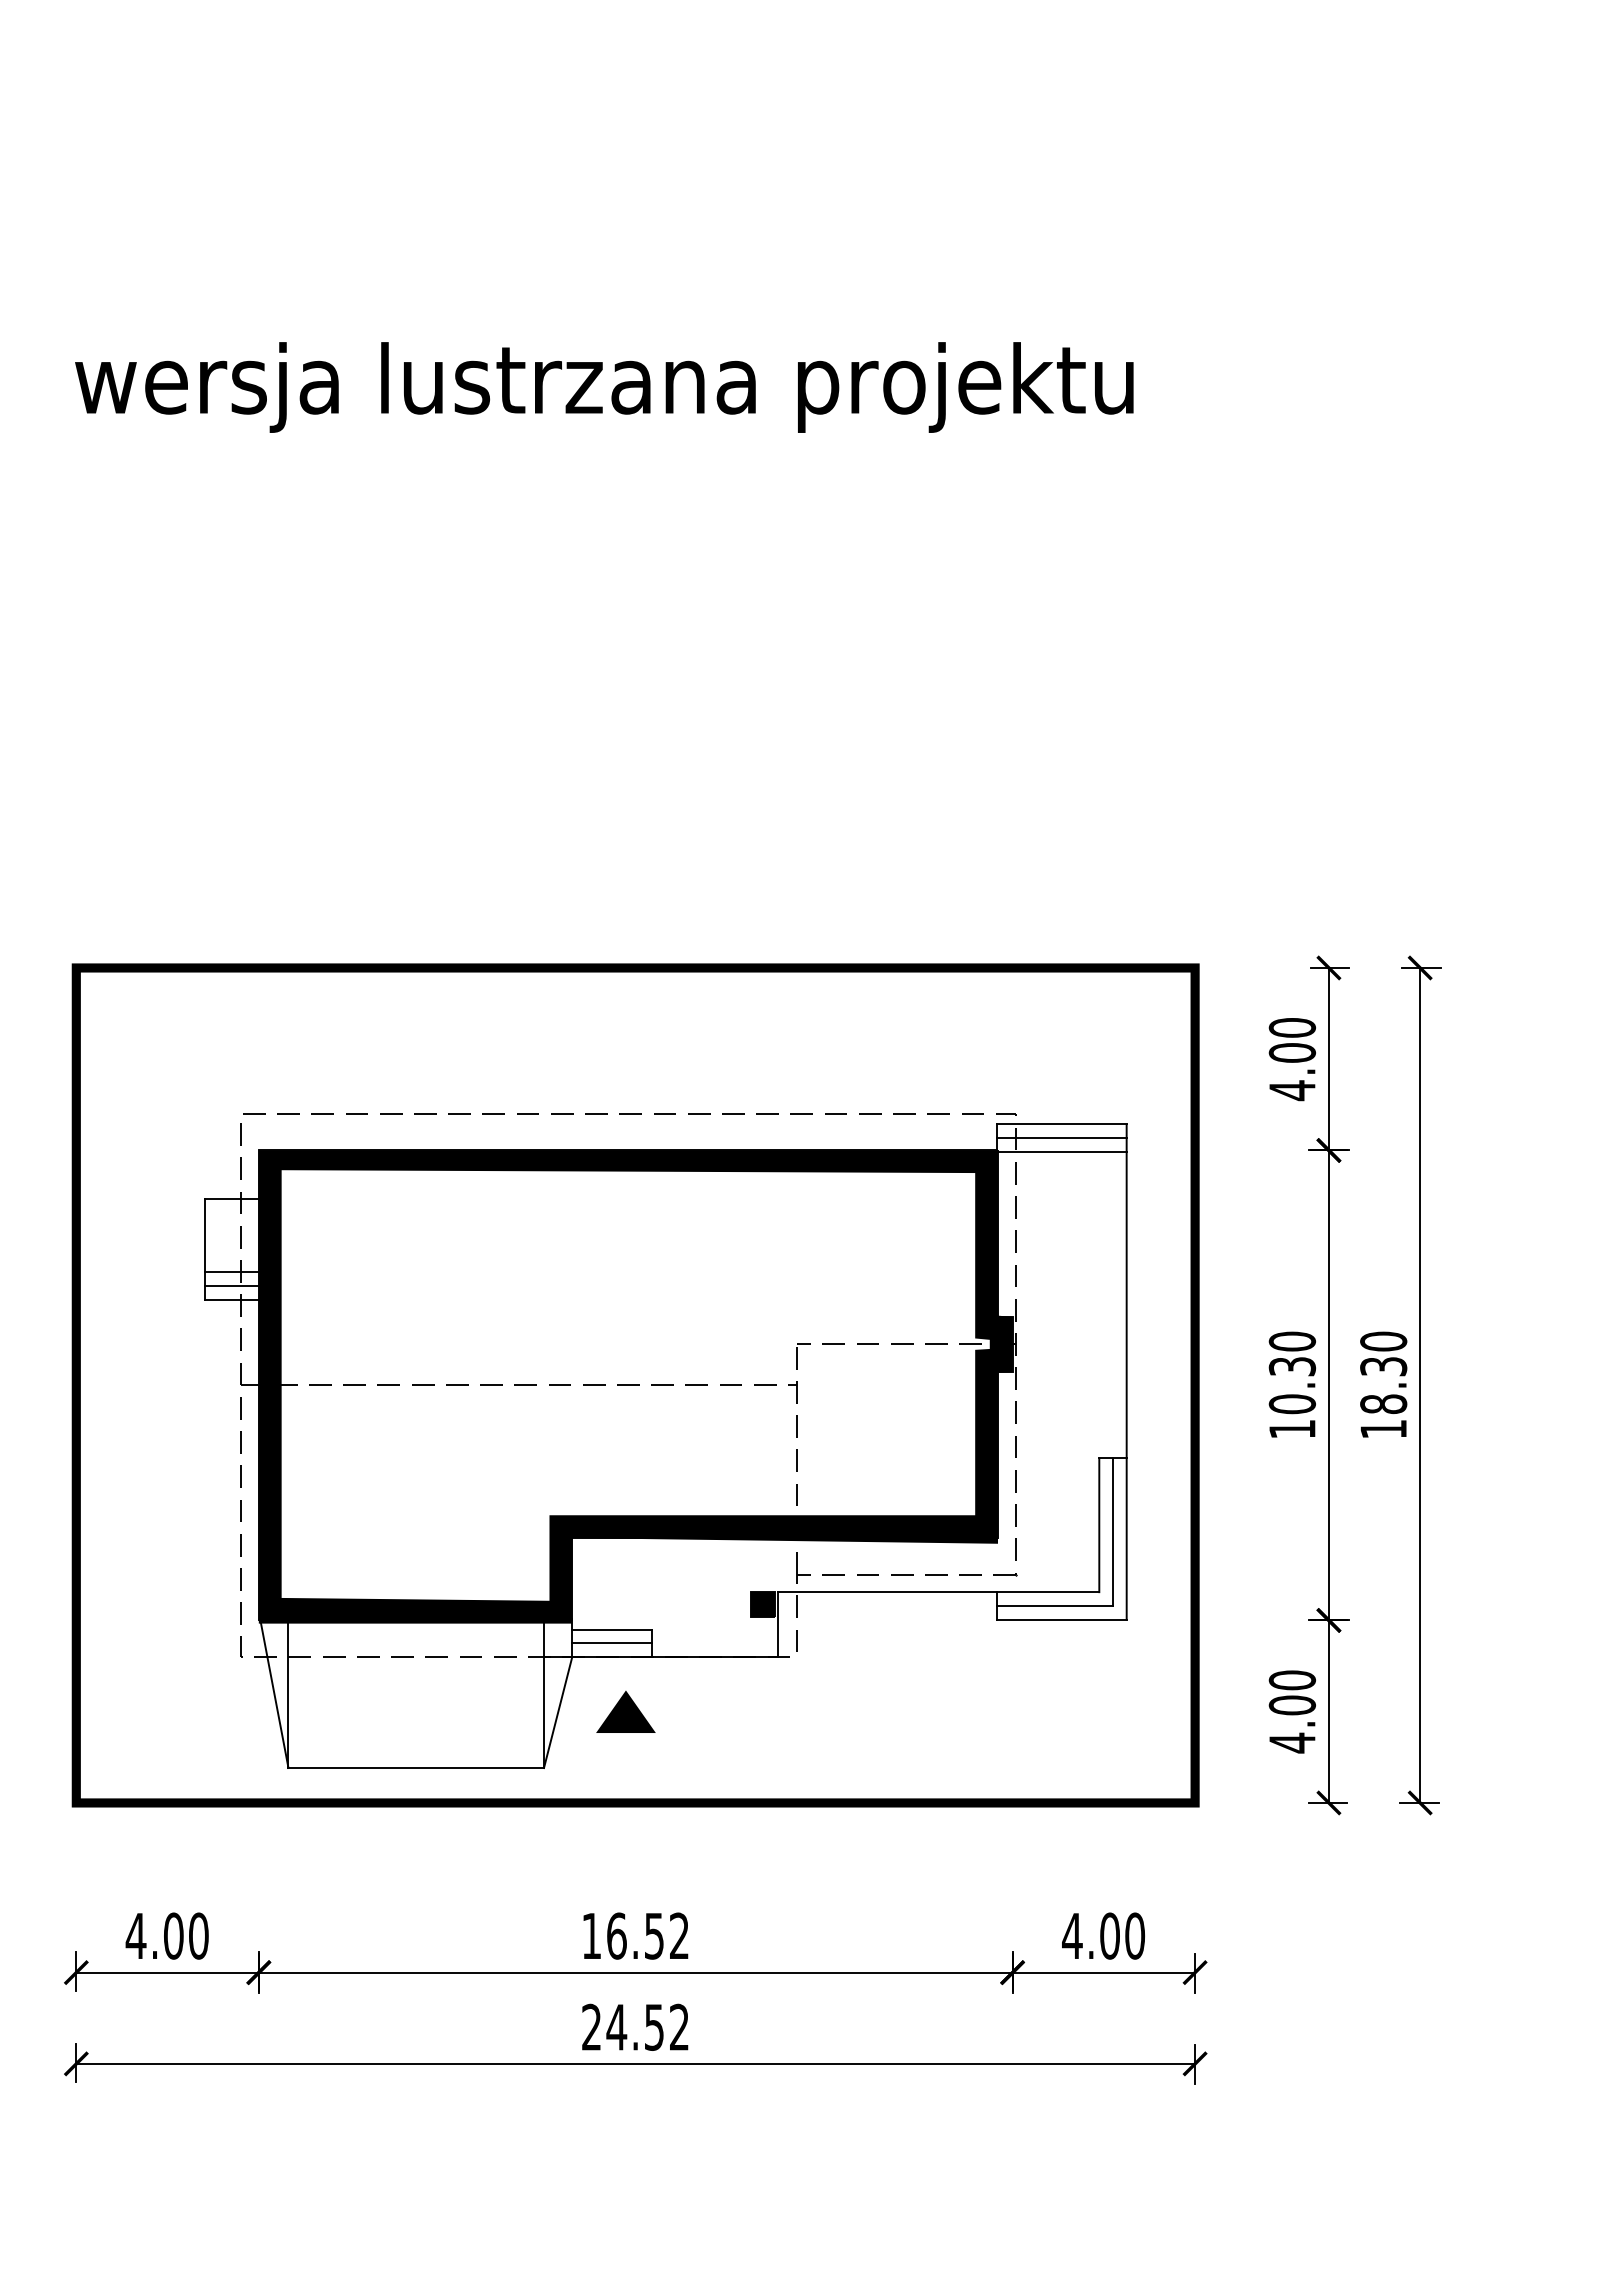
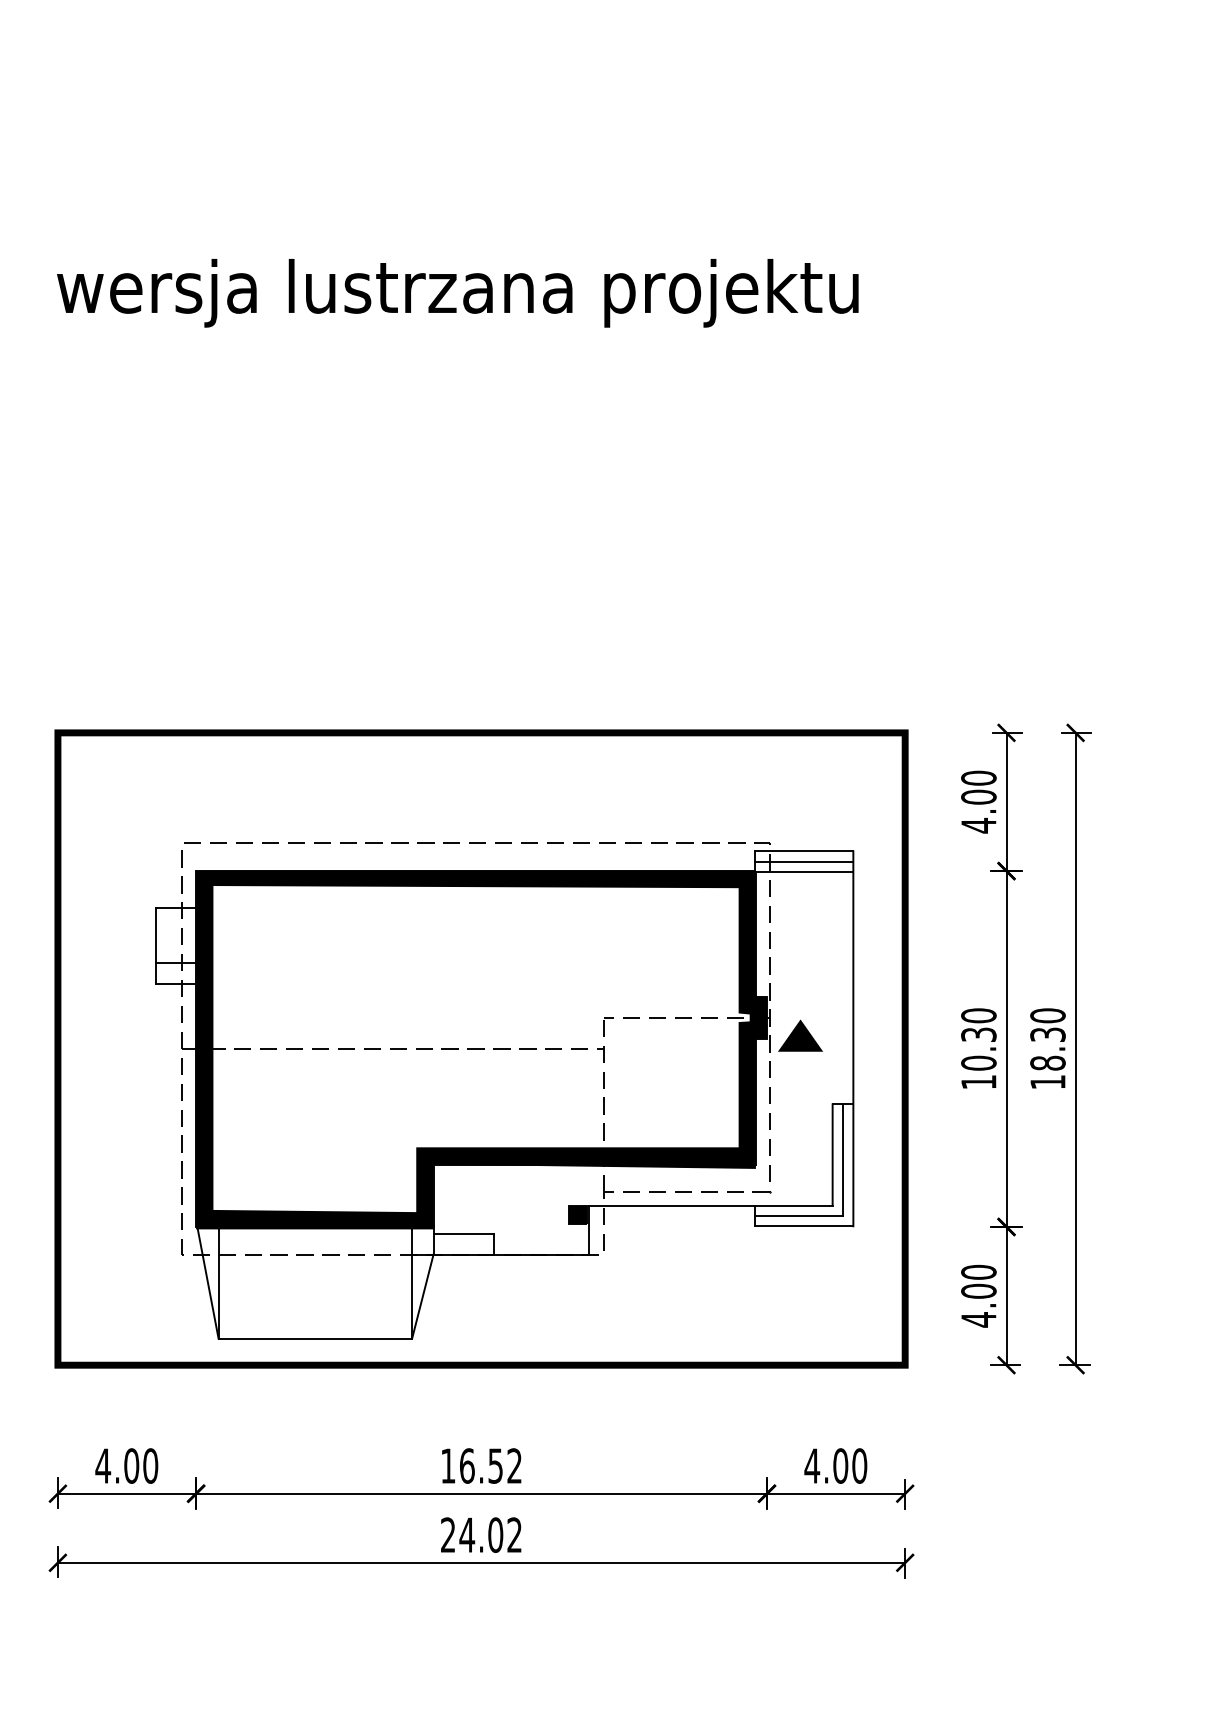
line: (232, 1285) -> (176, 973), removed
line: (612, 1643) -> (463, 1244), removed
part: (625, 1711) -> (800, 1035), moved
text: (654, 2026) -> (495, 1534), 24.52 -> 24.02

